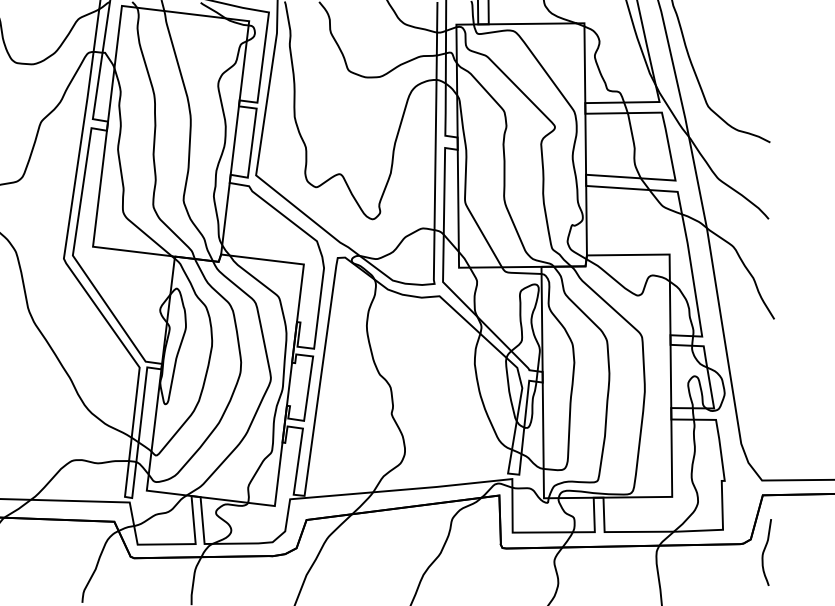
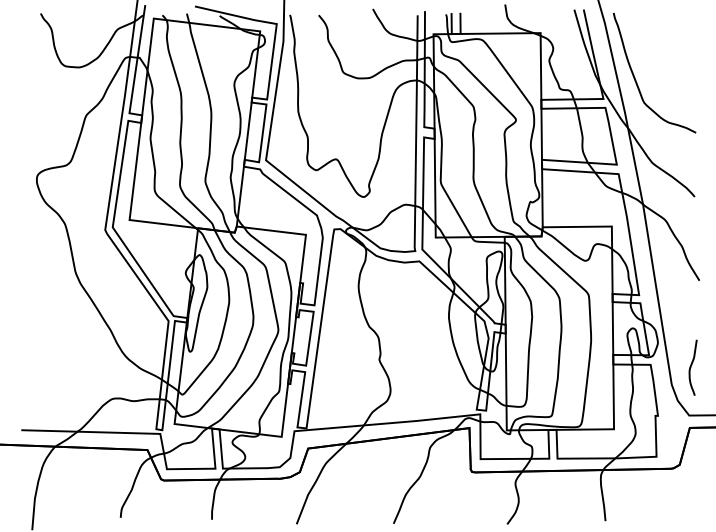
curve: (764, 552) -> (691, 367), moved

